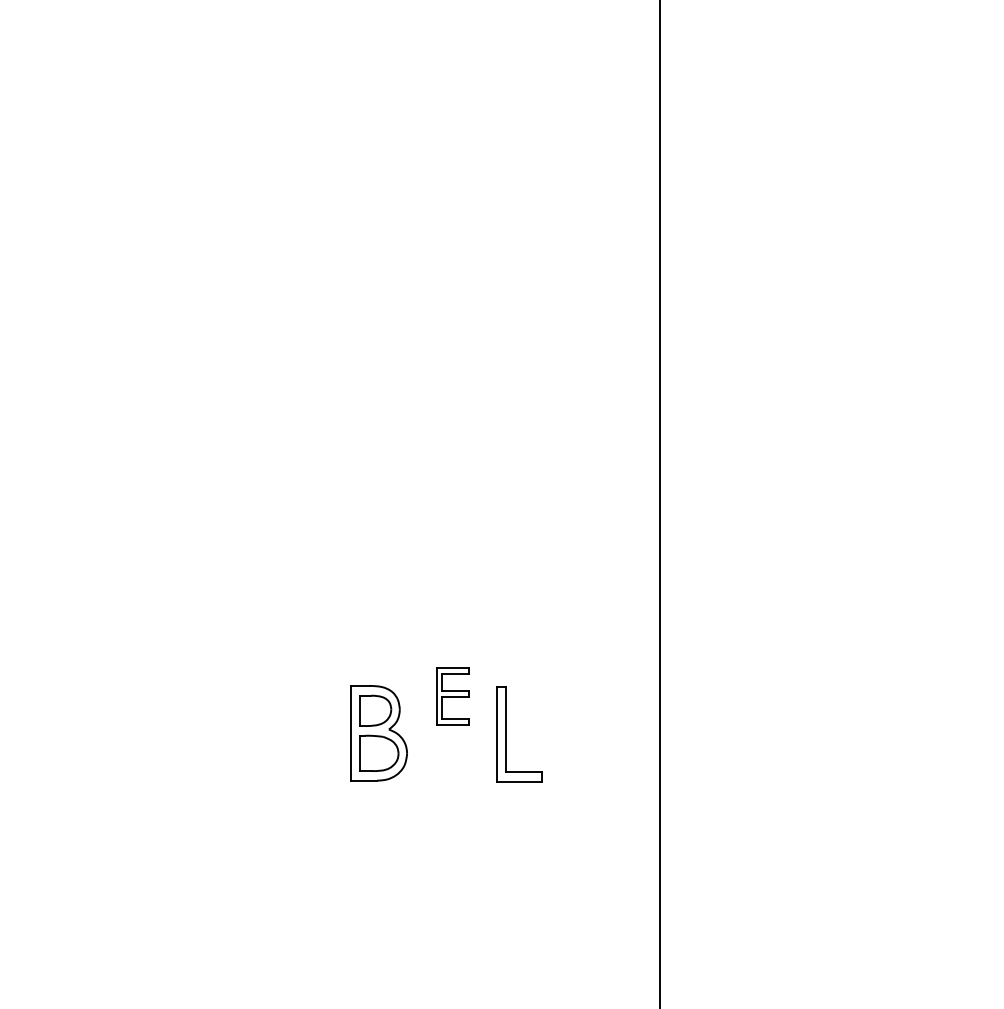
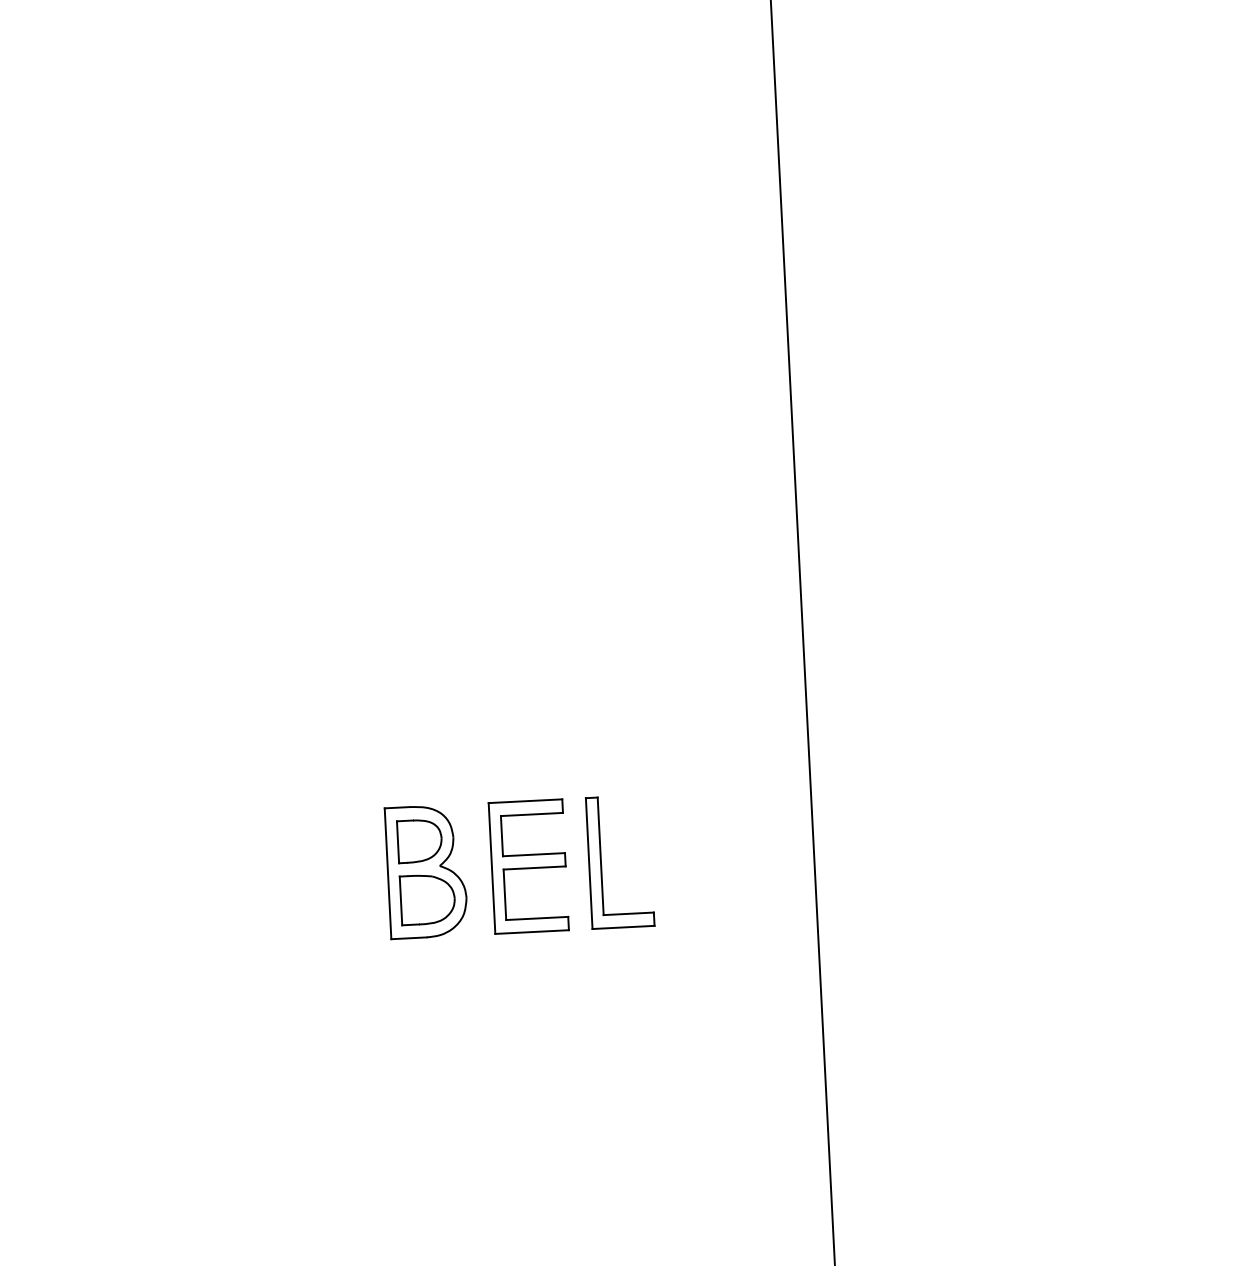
part: (453, 696) -> (529, 866), size x1.67
part: (378, 733) -> (425, 872), moved
part: (506, 734) -> (602, 863), moved

